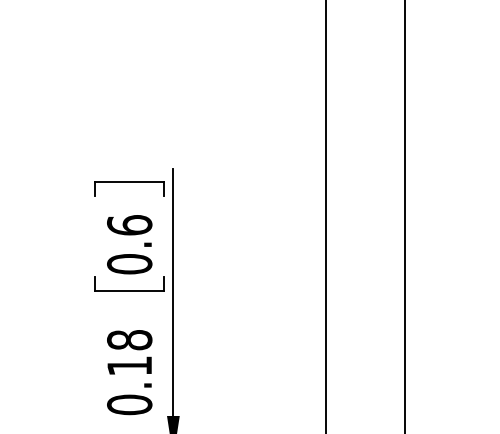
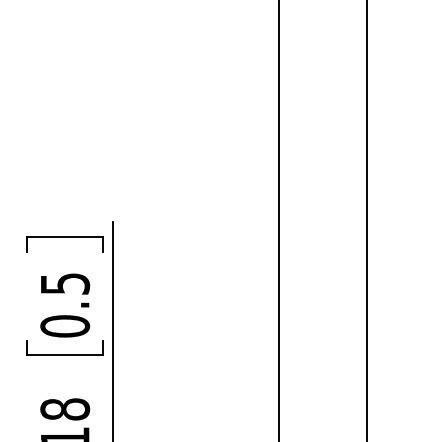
text: (129, 225) -> (64, 284), 0.6 -> 0.5

